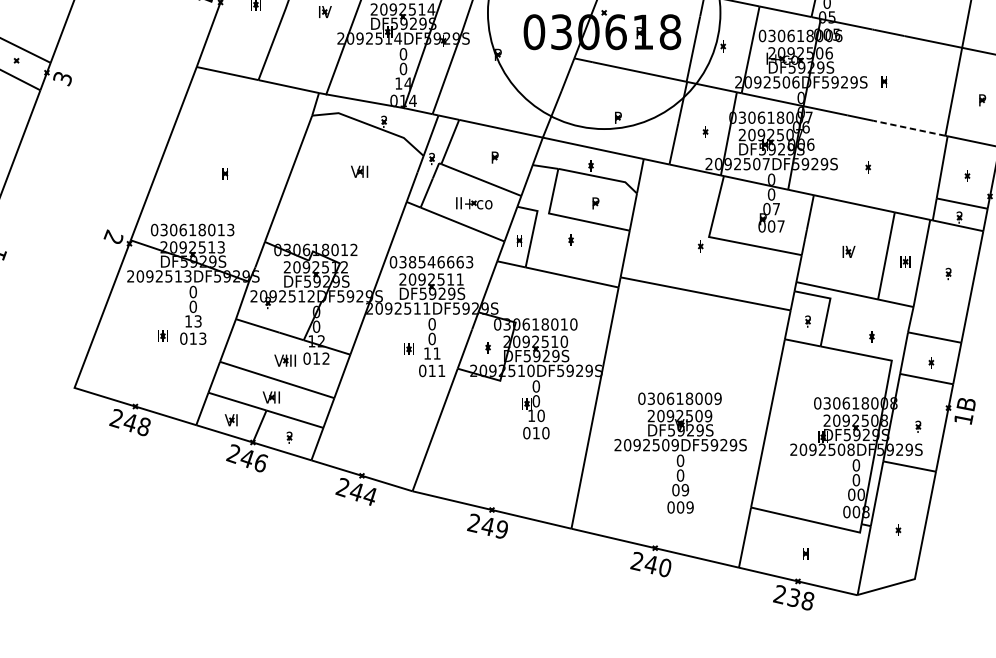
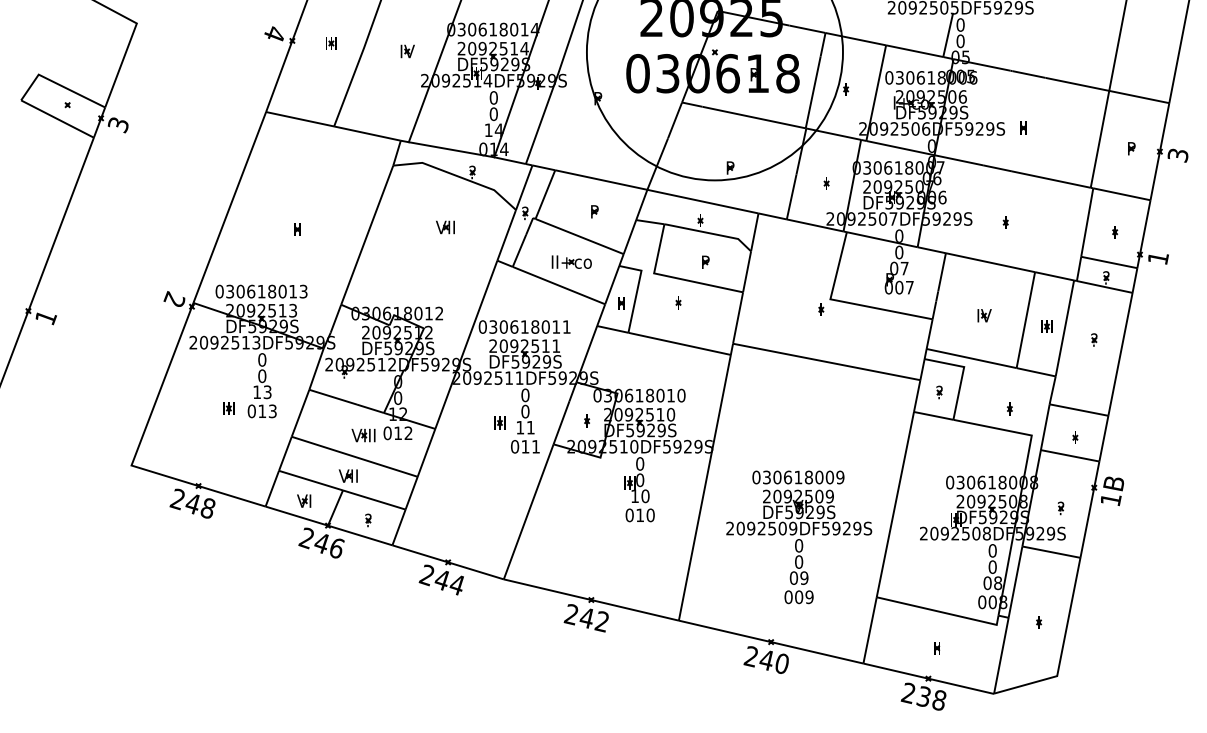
line: (908, 128) -> (1050, 179), dashed -> solid
text: (440, 261) -> (534, 326), 038546663 -> 030618011
text: (861, 494) -> (998, 582), 00 -> 08
text: (501, 529) -> (601, 621), 249 -> 242

